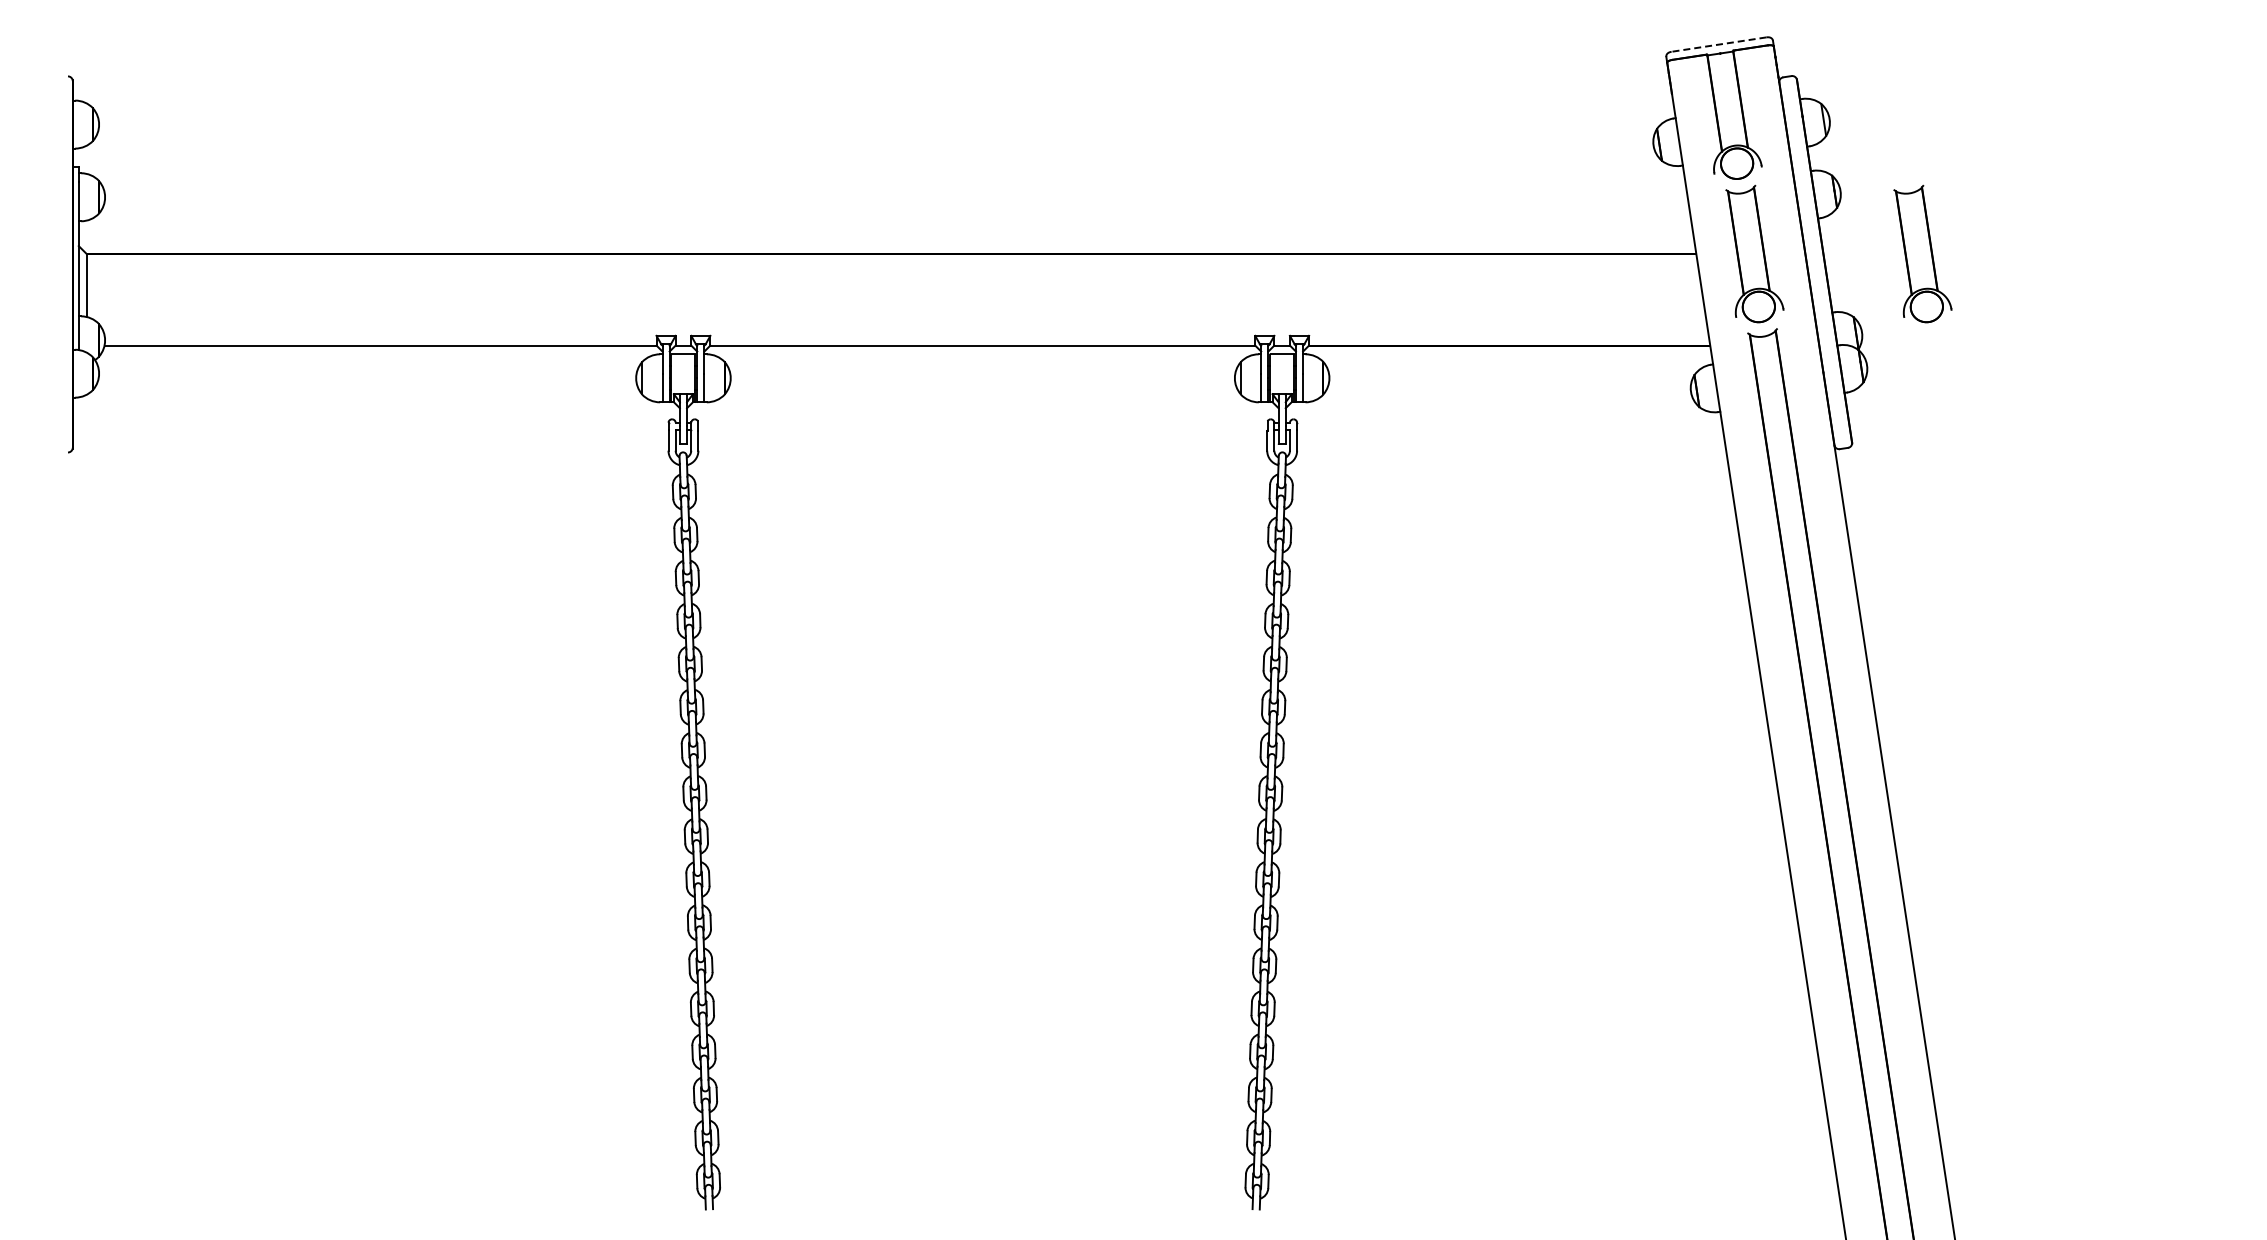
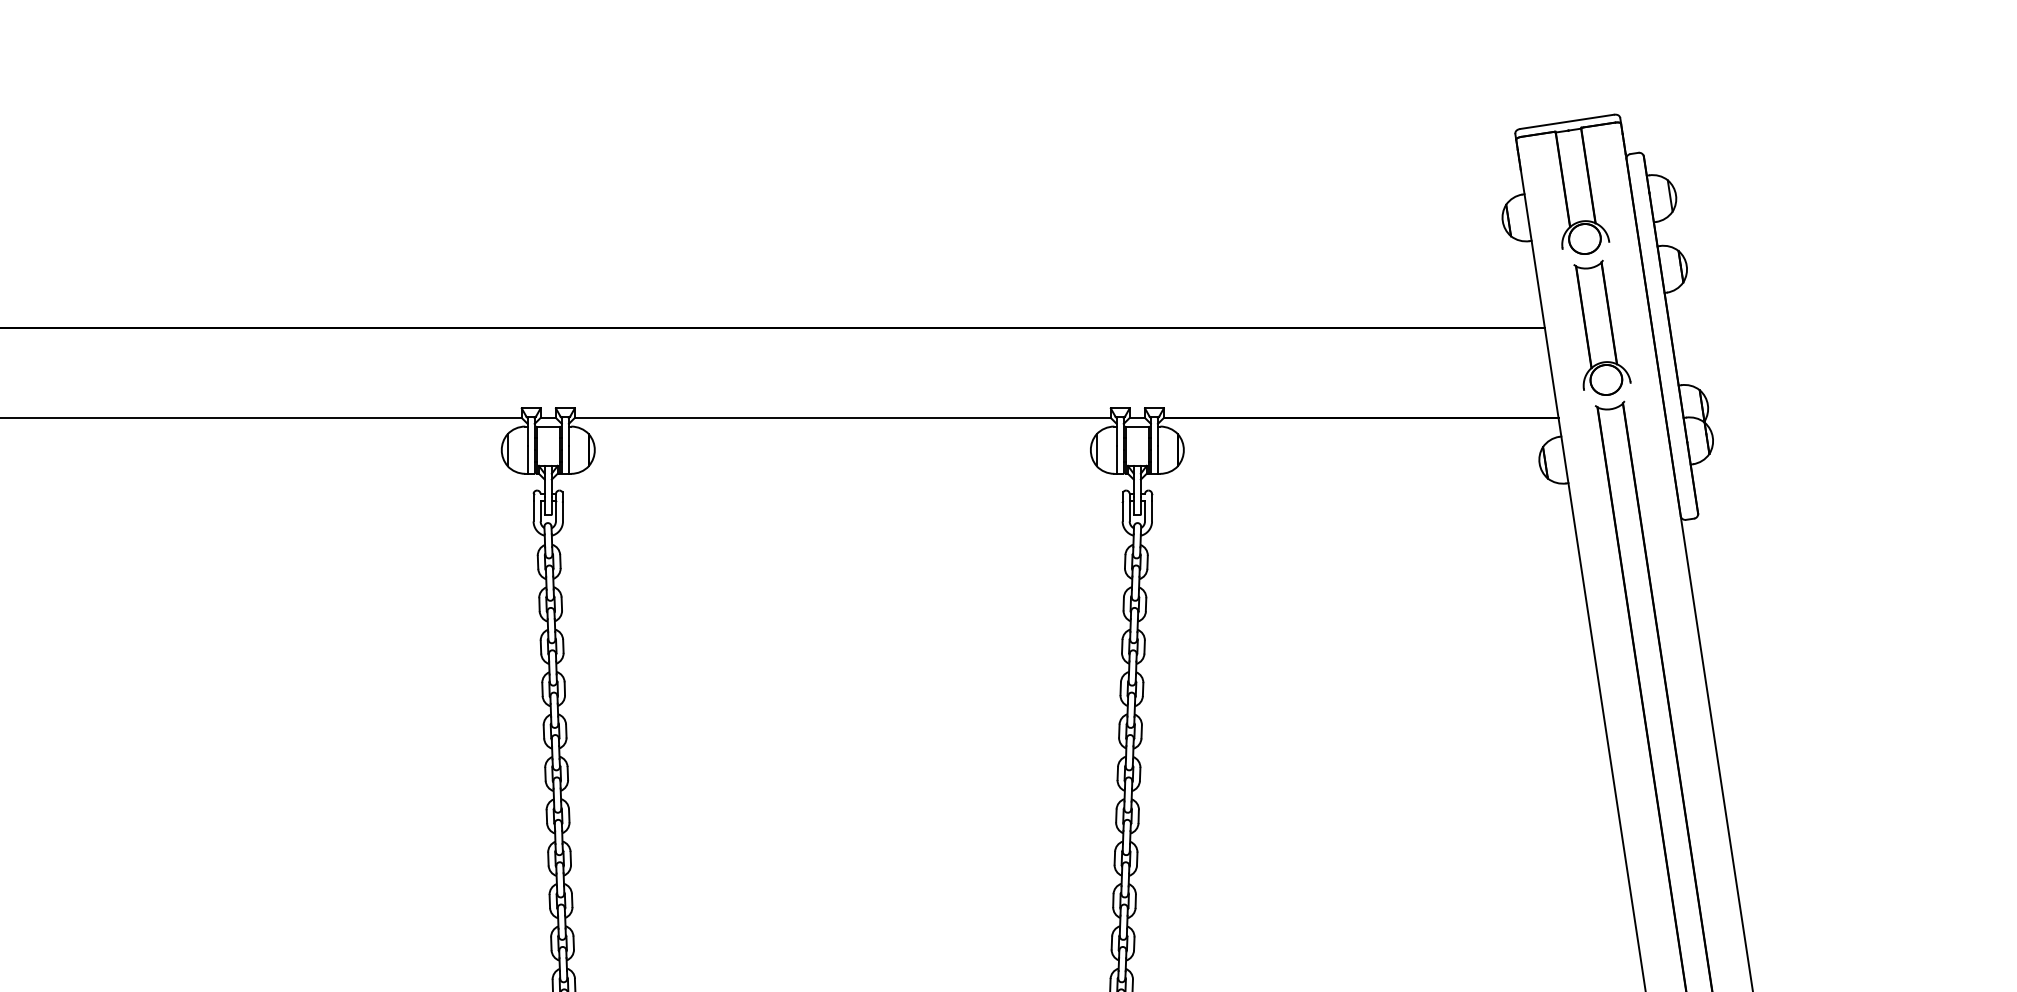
line: (1719, 44) -> (1567, 121), dashed -> solid
part: (1922, 253) -> (1767, 327), removed

